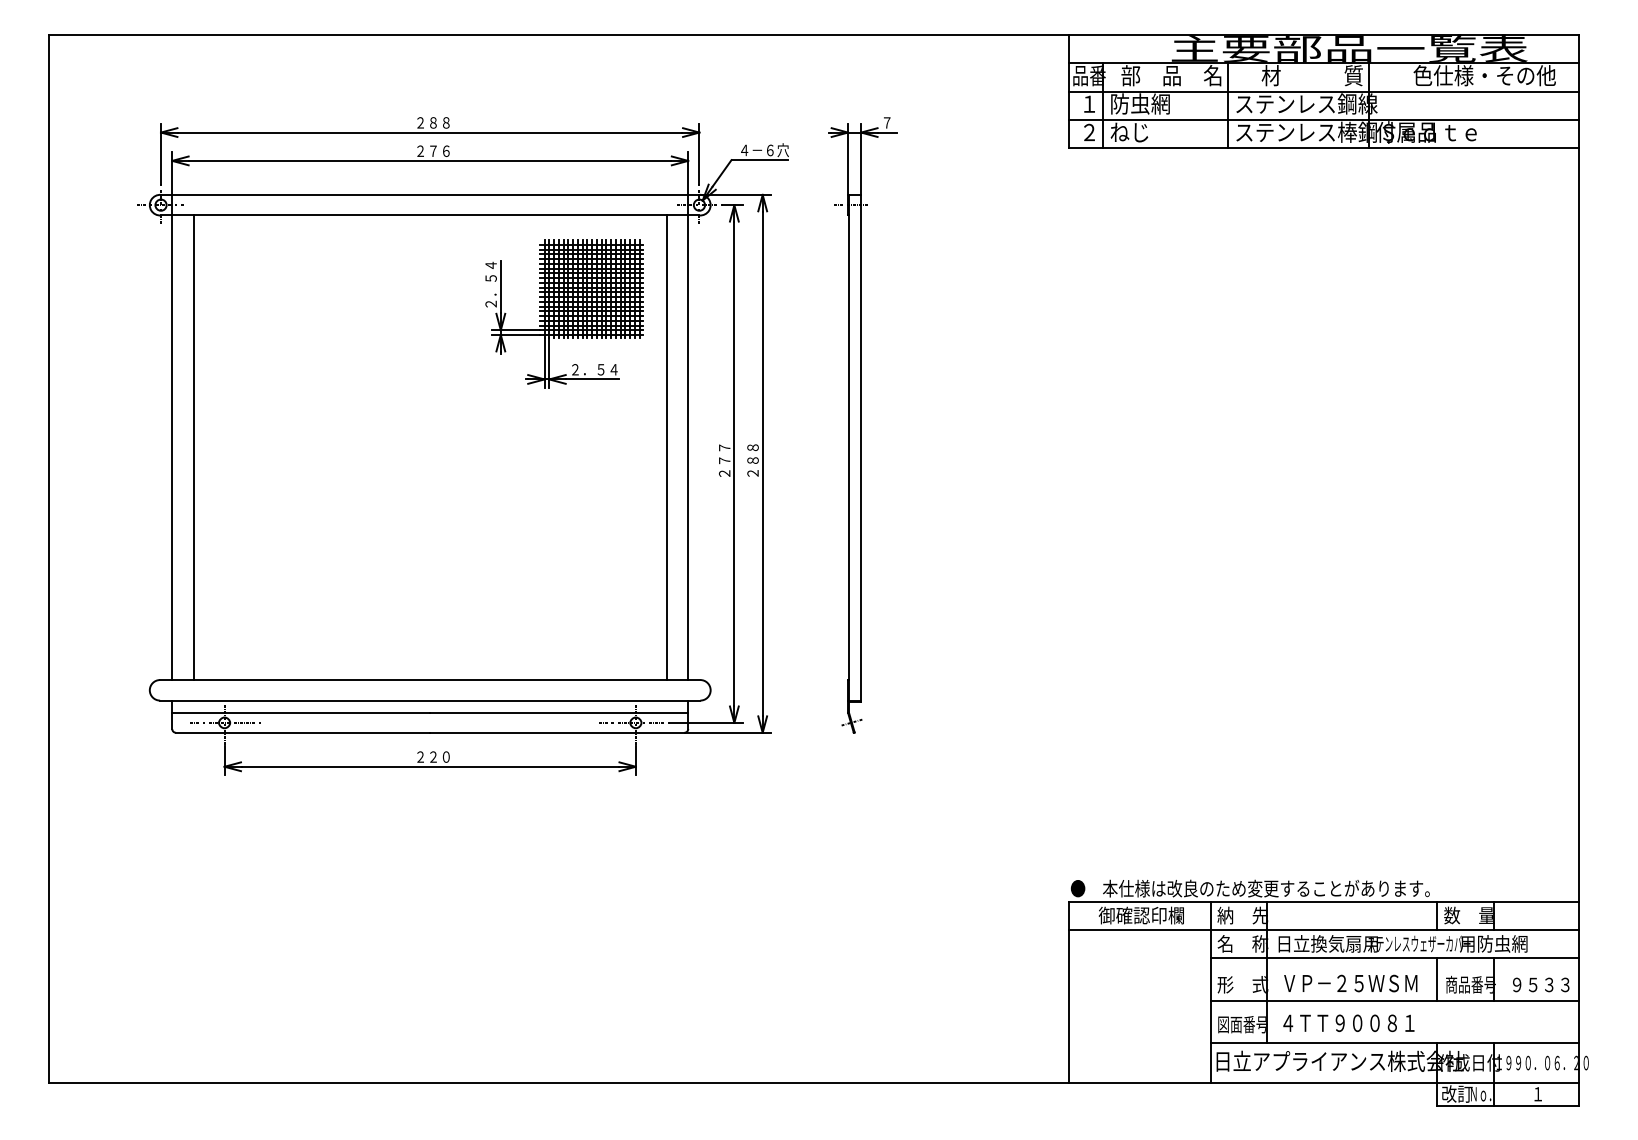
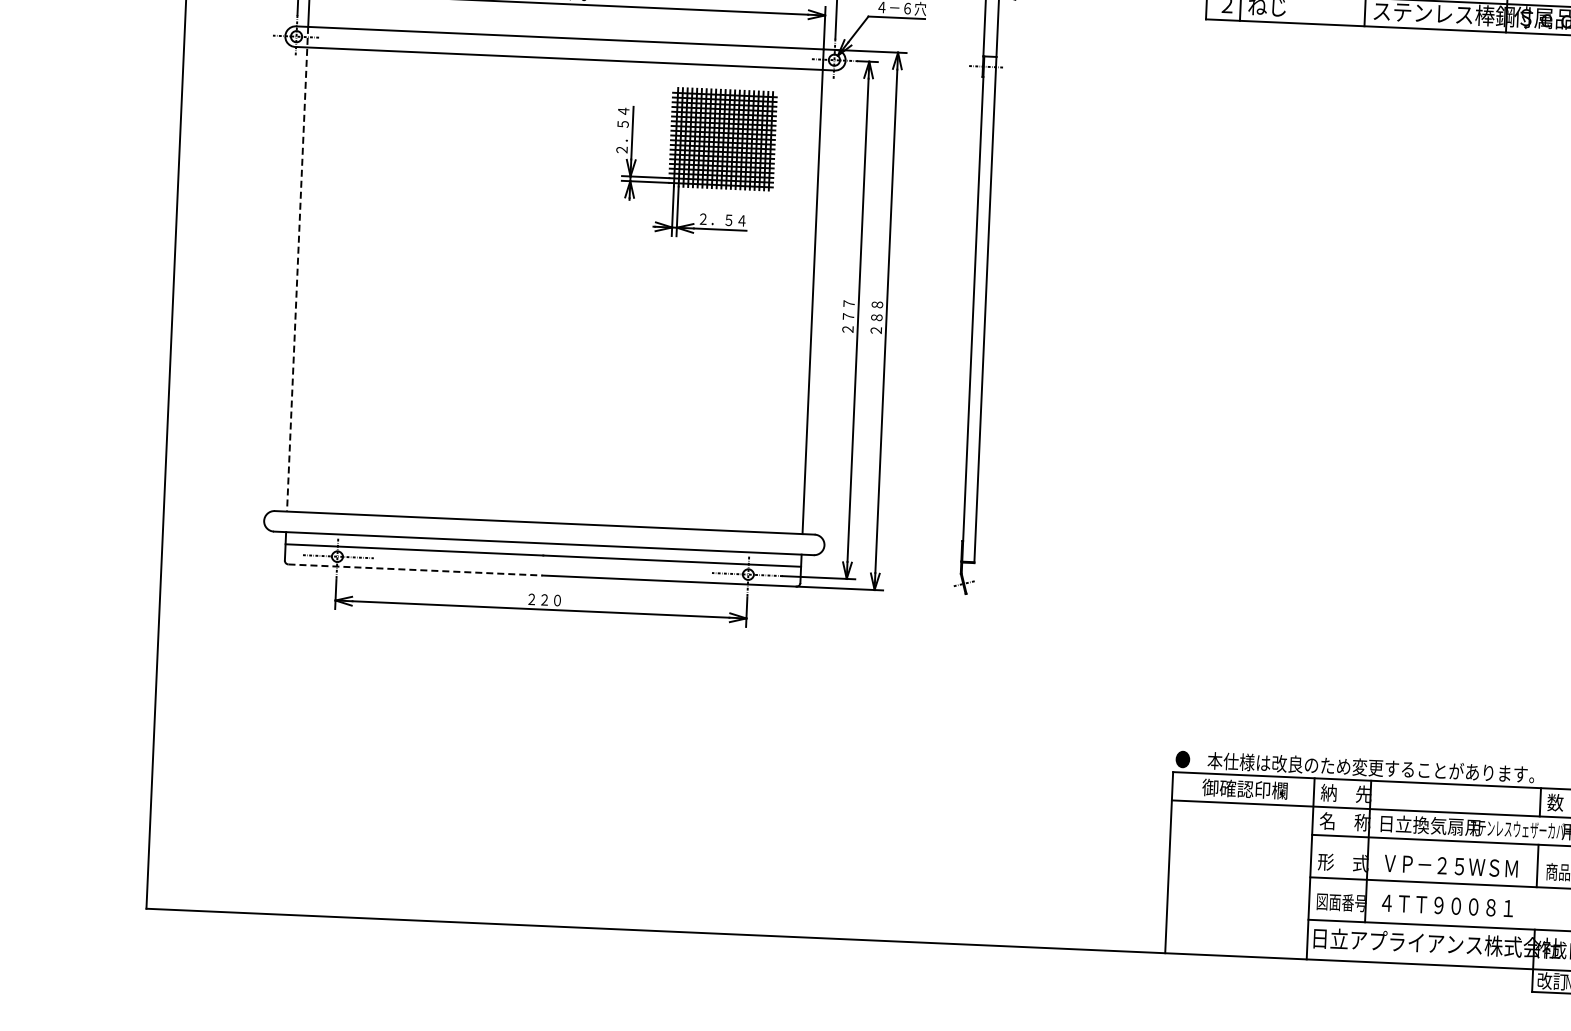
line: (172, 437) -> (297, 269), solid -> dashed
line: (193, 447) -> (318, 280), removed
line: (666, 447) -> (790, 300), removed
line: (303, 732) -> (415, 569), solid -> dashed

